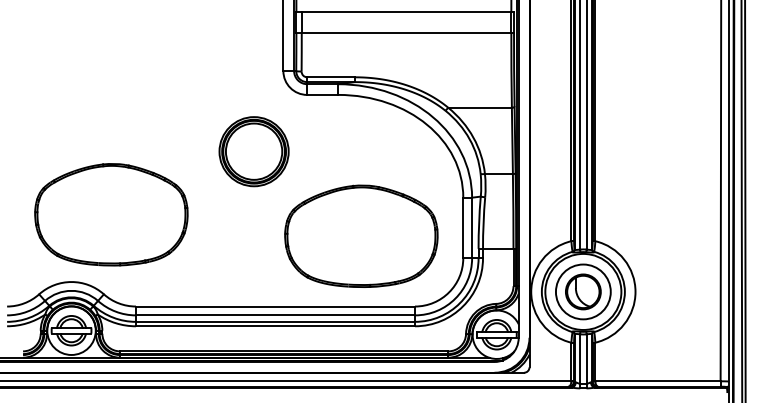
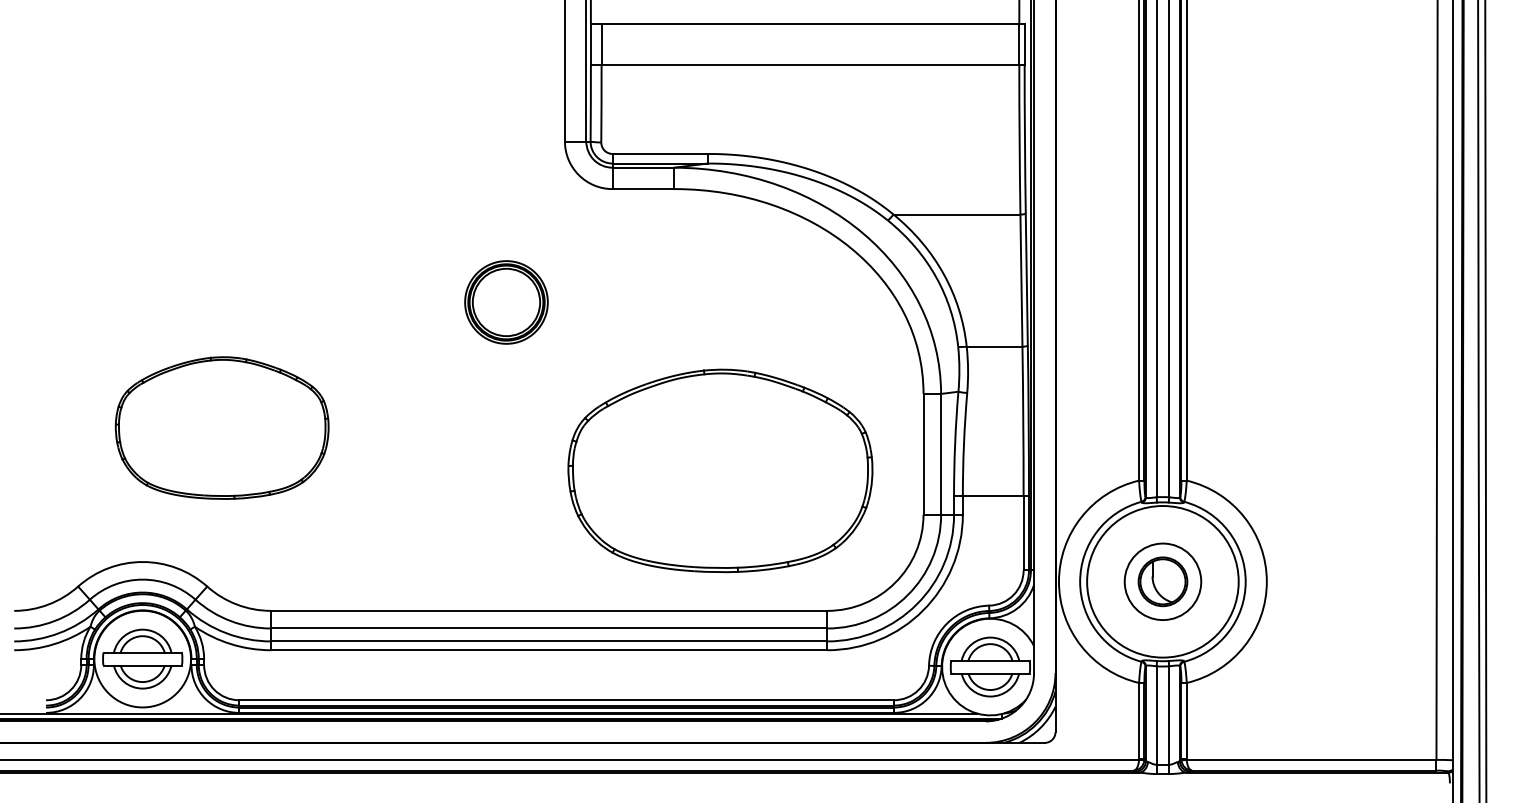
part: (253, 151) -> (505, 301), size x0.6
part: (111, 214) -> (222, 427), size x0.7
part: (583, 291) -> (1163, 580), size x0.7

